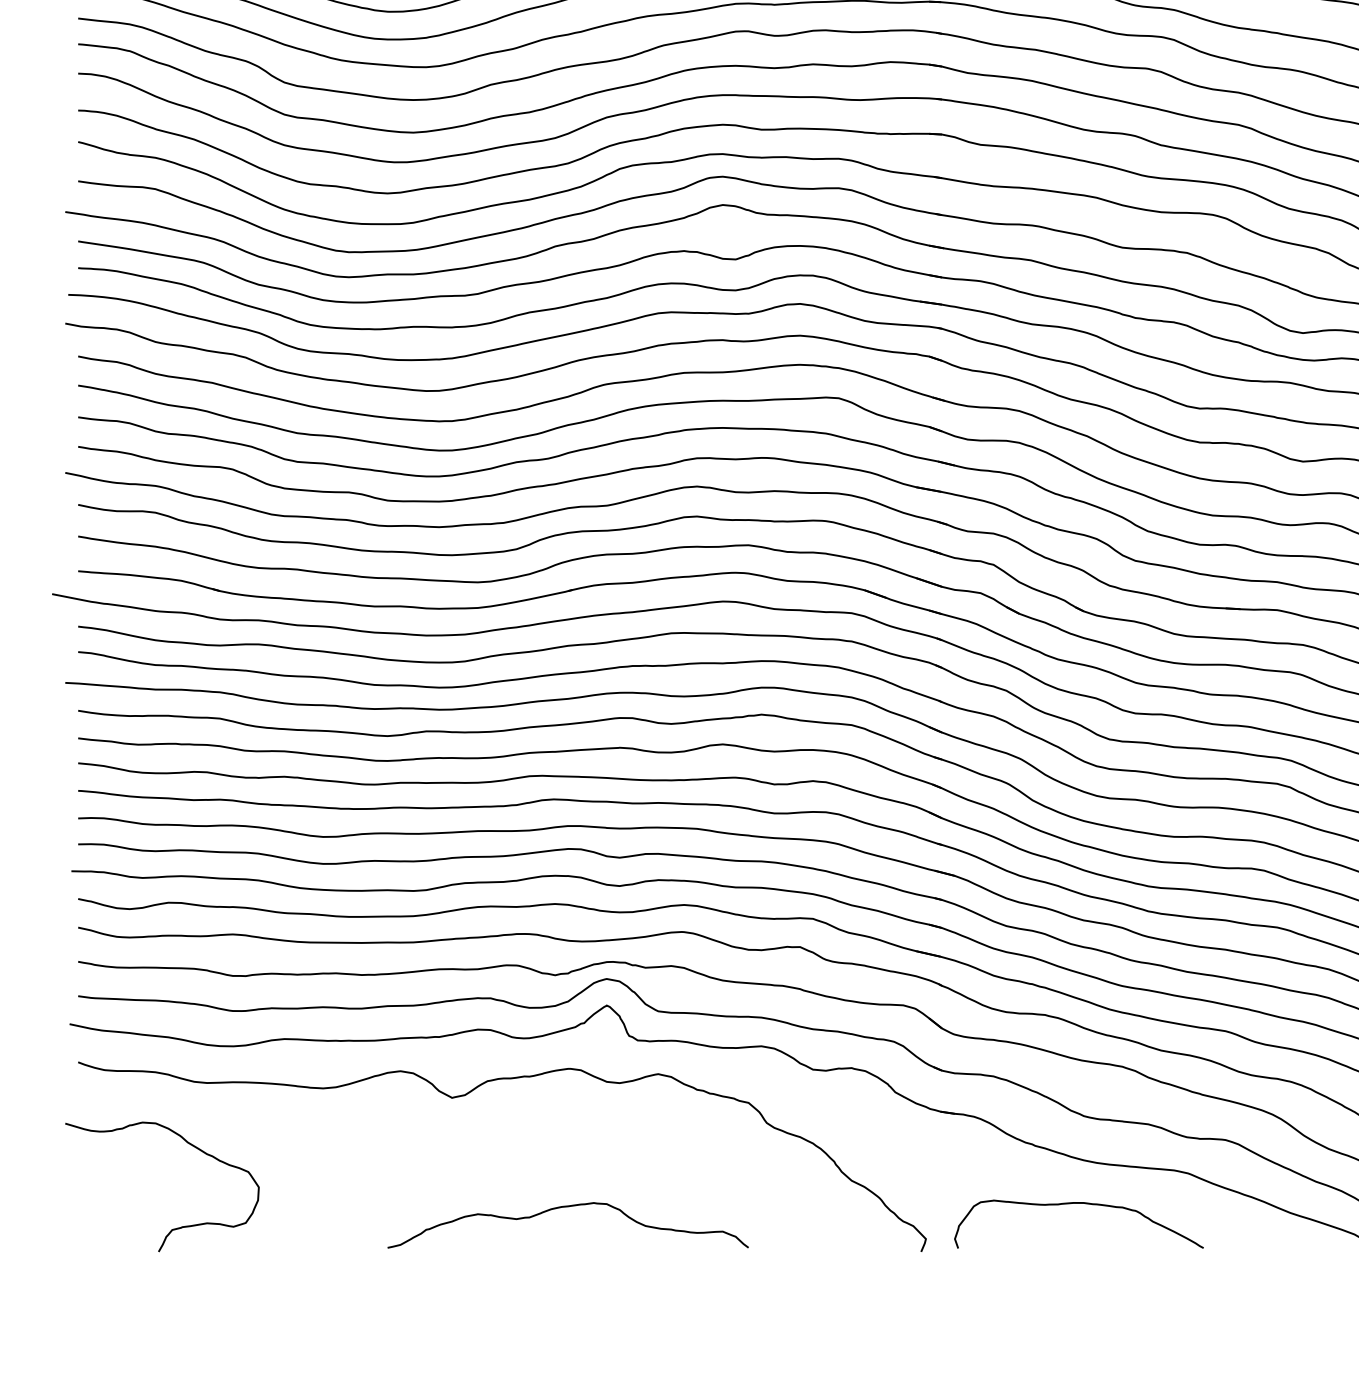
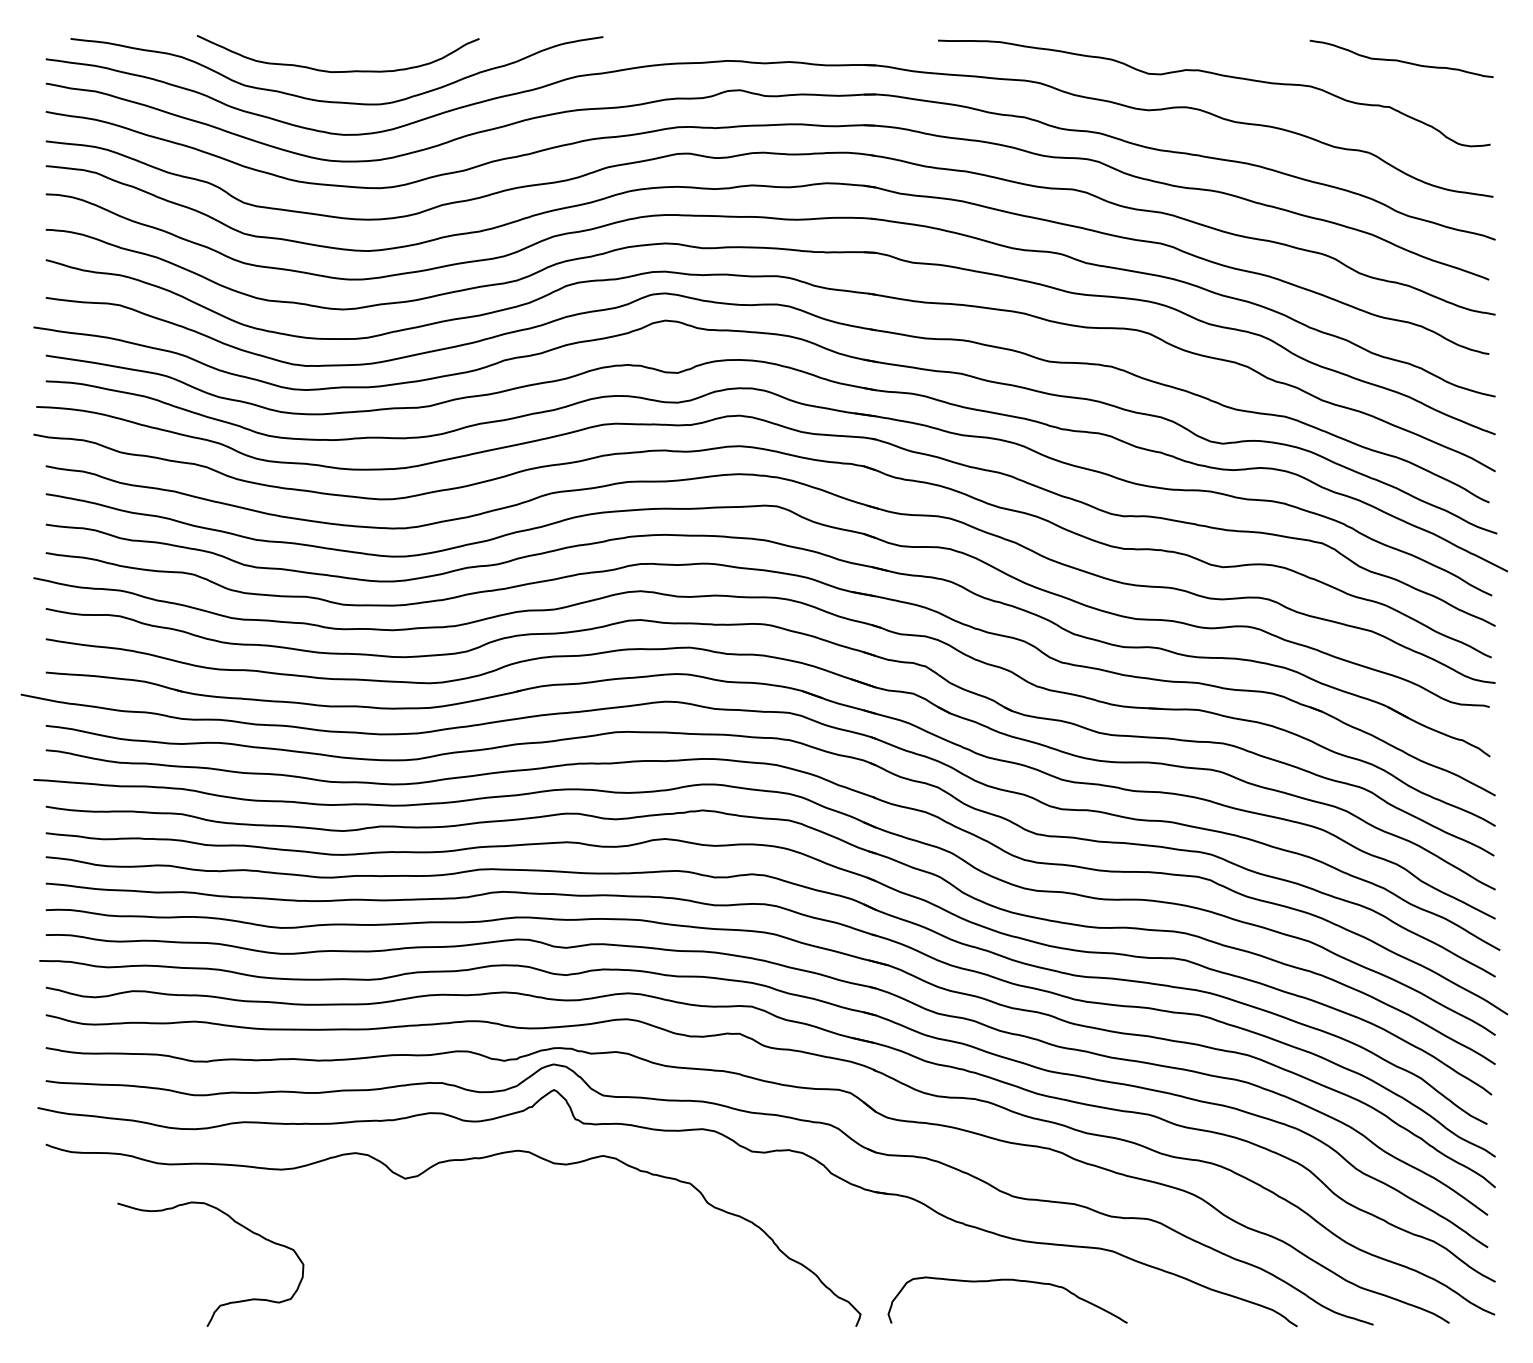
curve: (565, 1207) -> (514, 1284), removed
curve: (172, 1228) -> (220, 1304), moved

